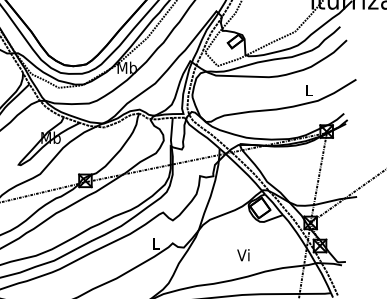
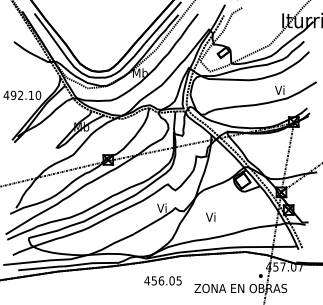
text: (308, 89) -> (279, 89), L -> Vi
text: (154, 242) -> (161, 207), L -> Vi
text: (243, 254) -> (210, 216), moved

